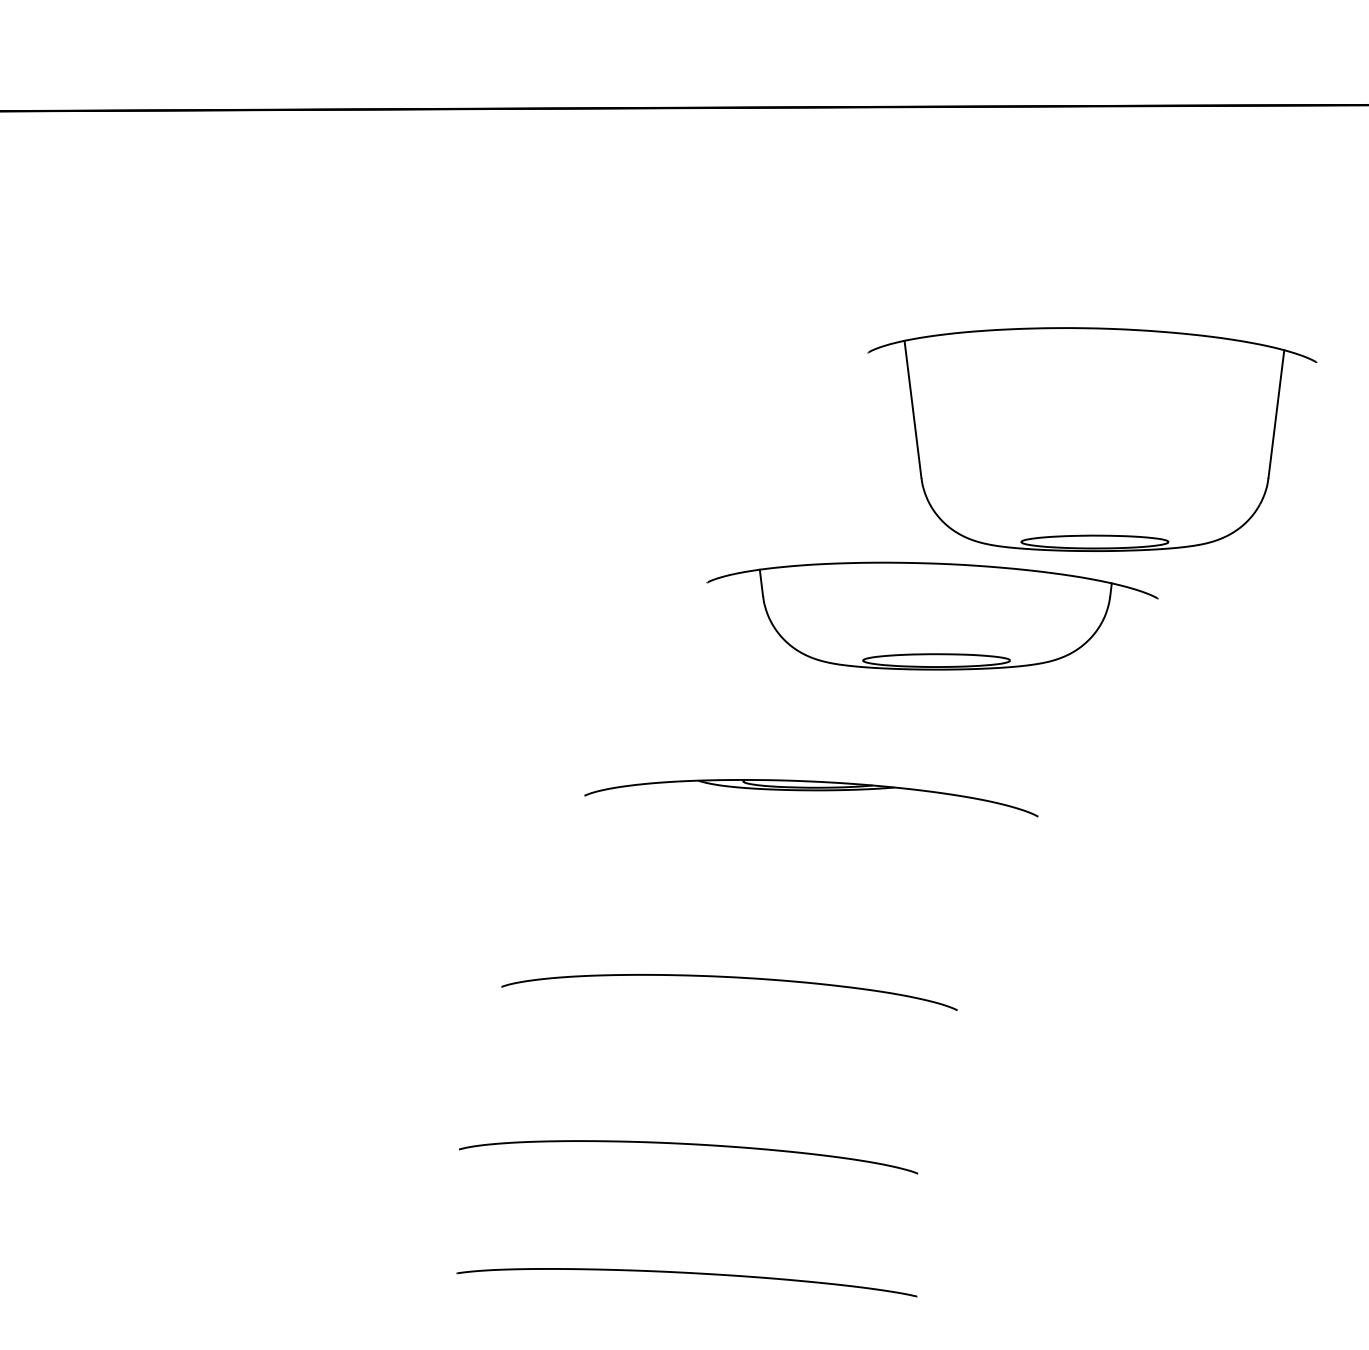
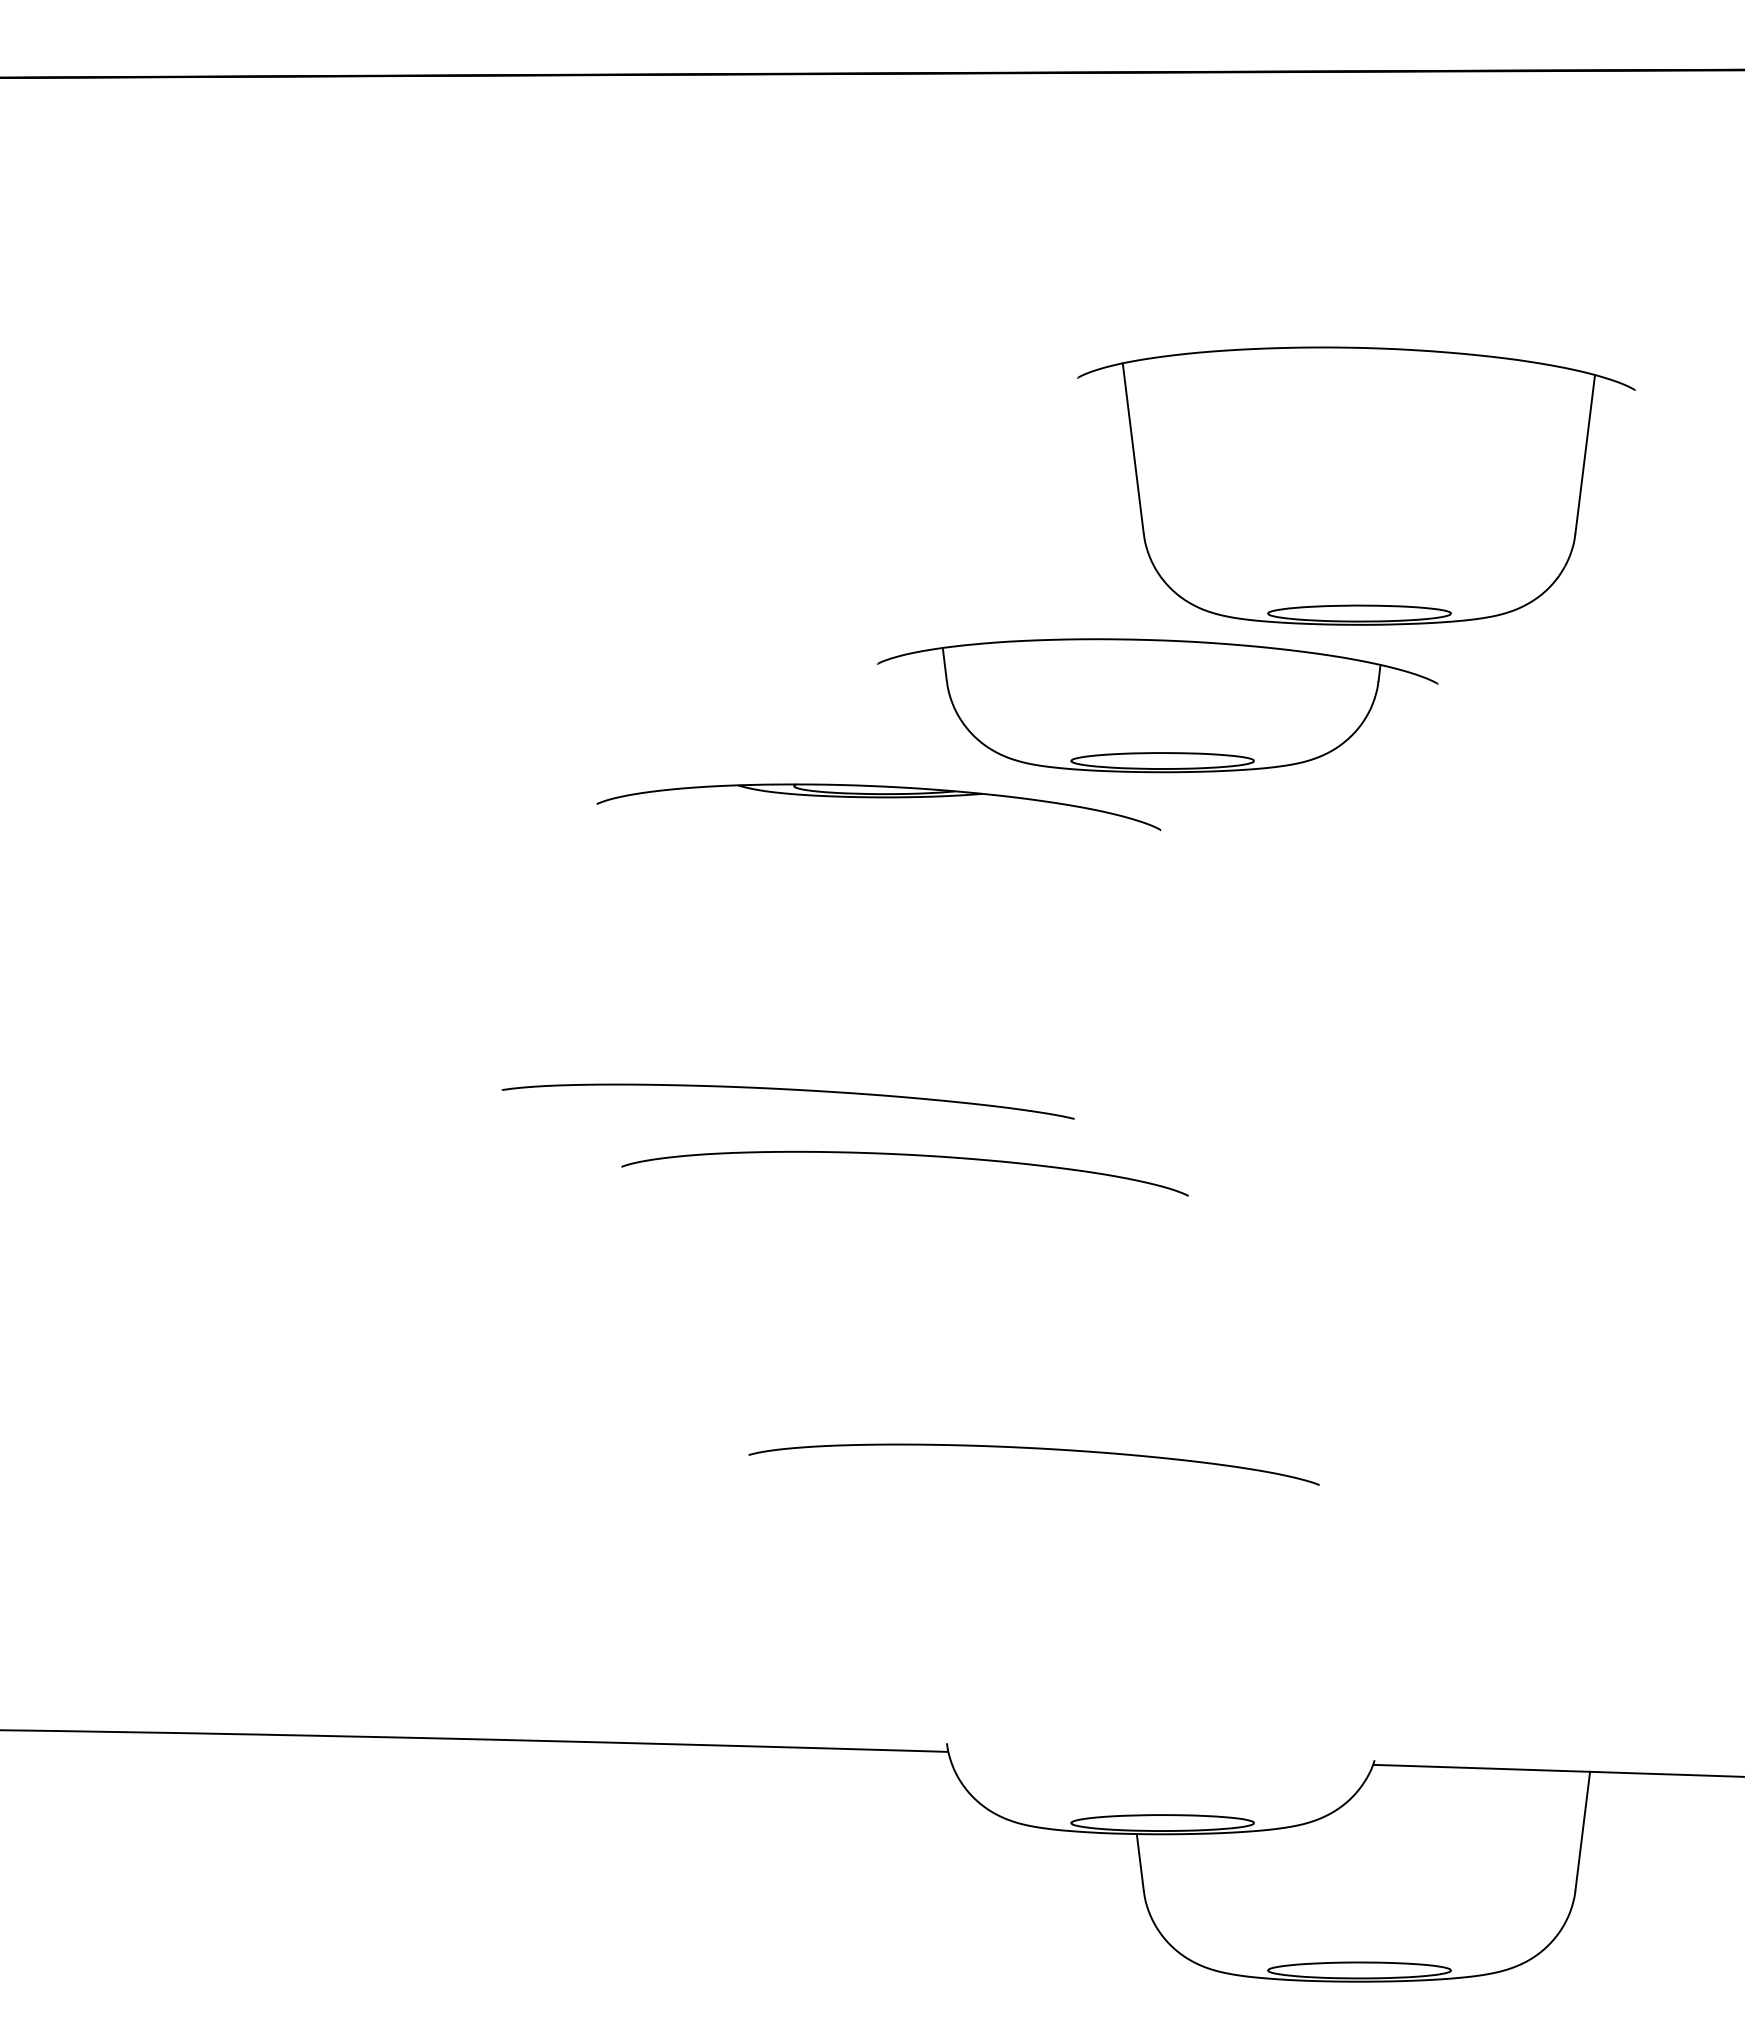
part: (811, 791) -> (878, 798), moved
curve: (688, 1145) -> (1033, 1449), moved
curve: (686, 1273) -> (787, 1090), moved

